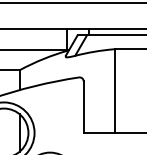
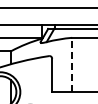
line: (115, 90) -> (72, 64), solid -> dashed

